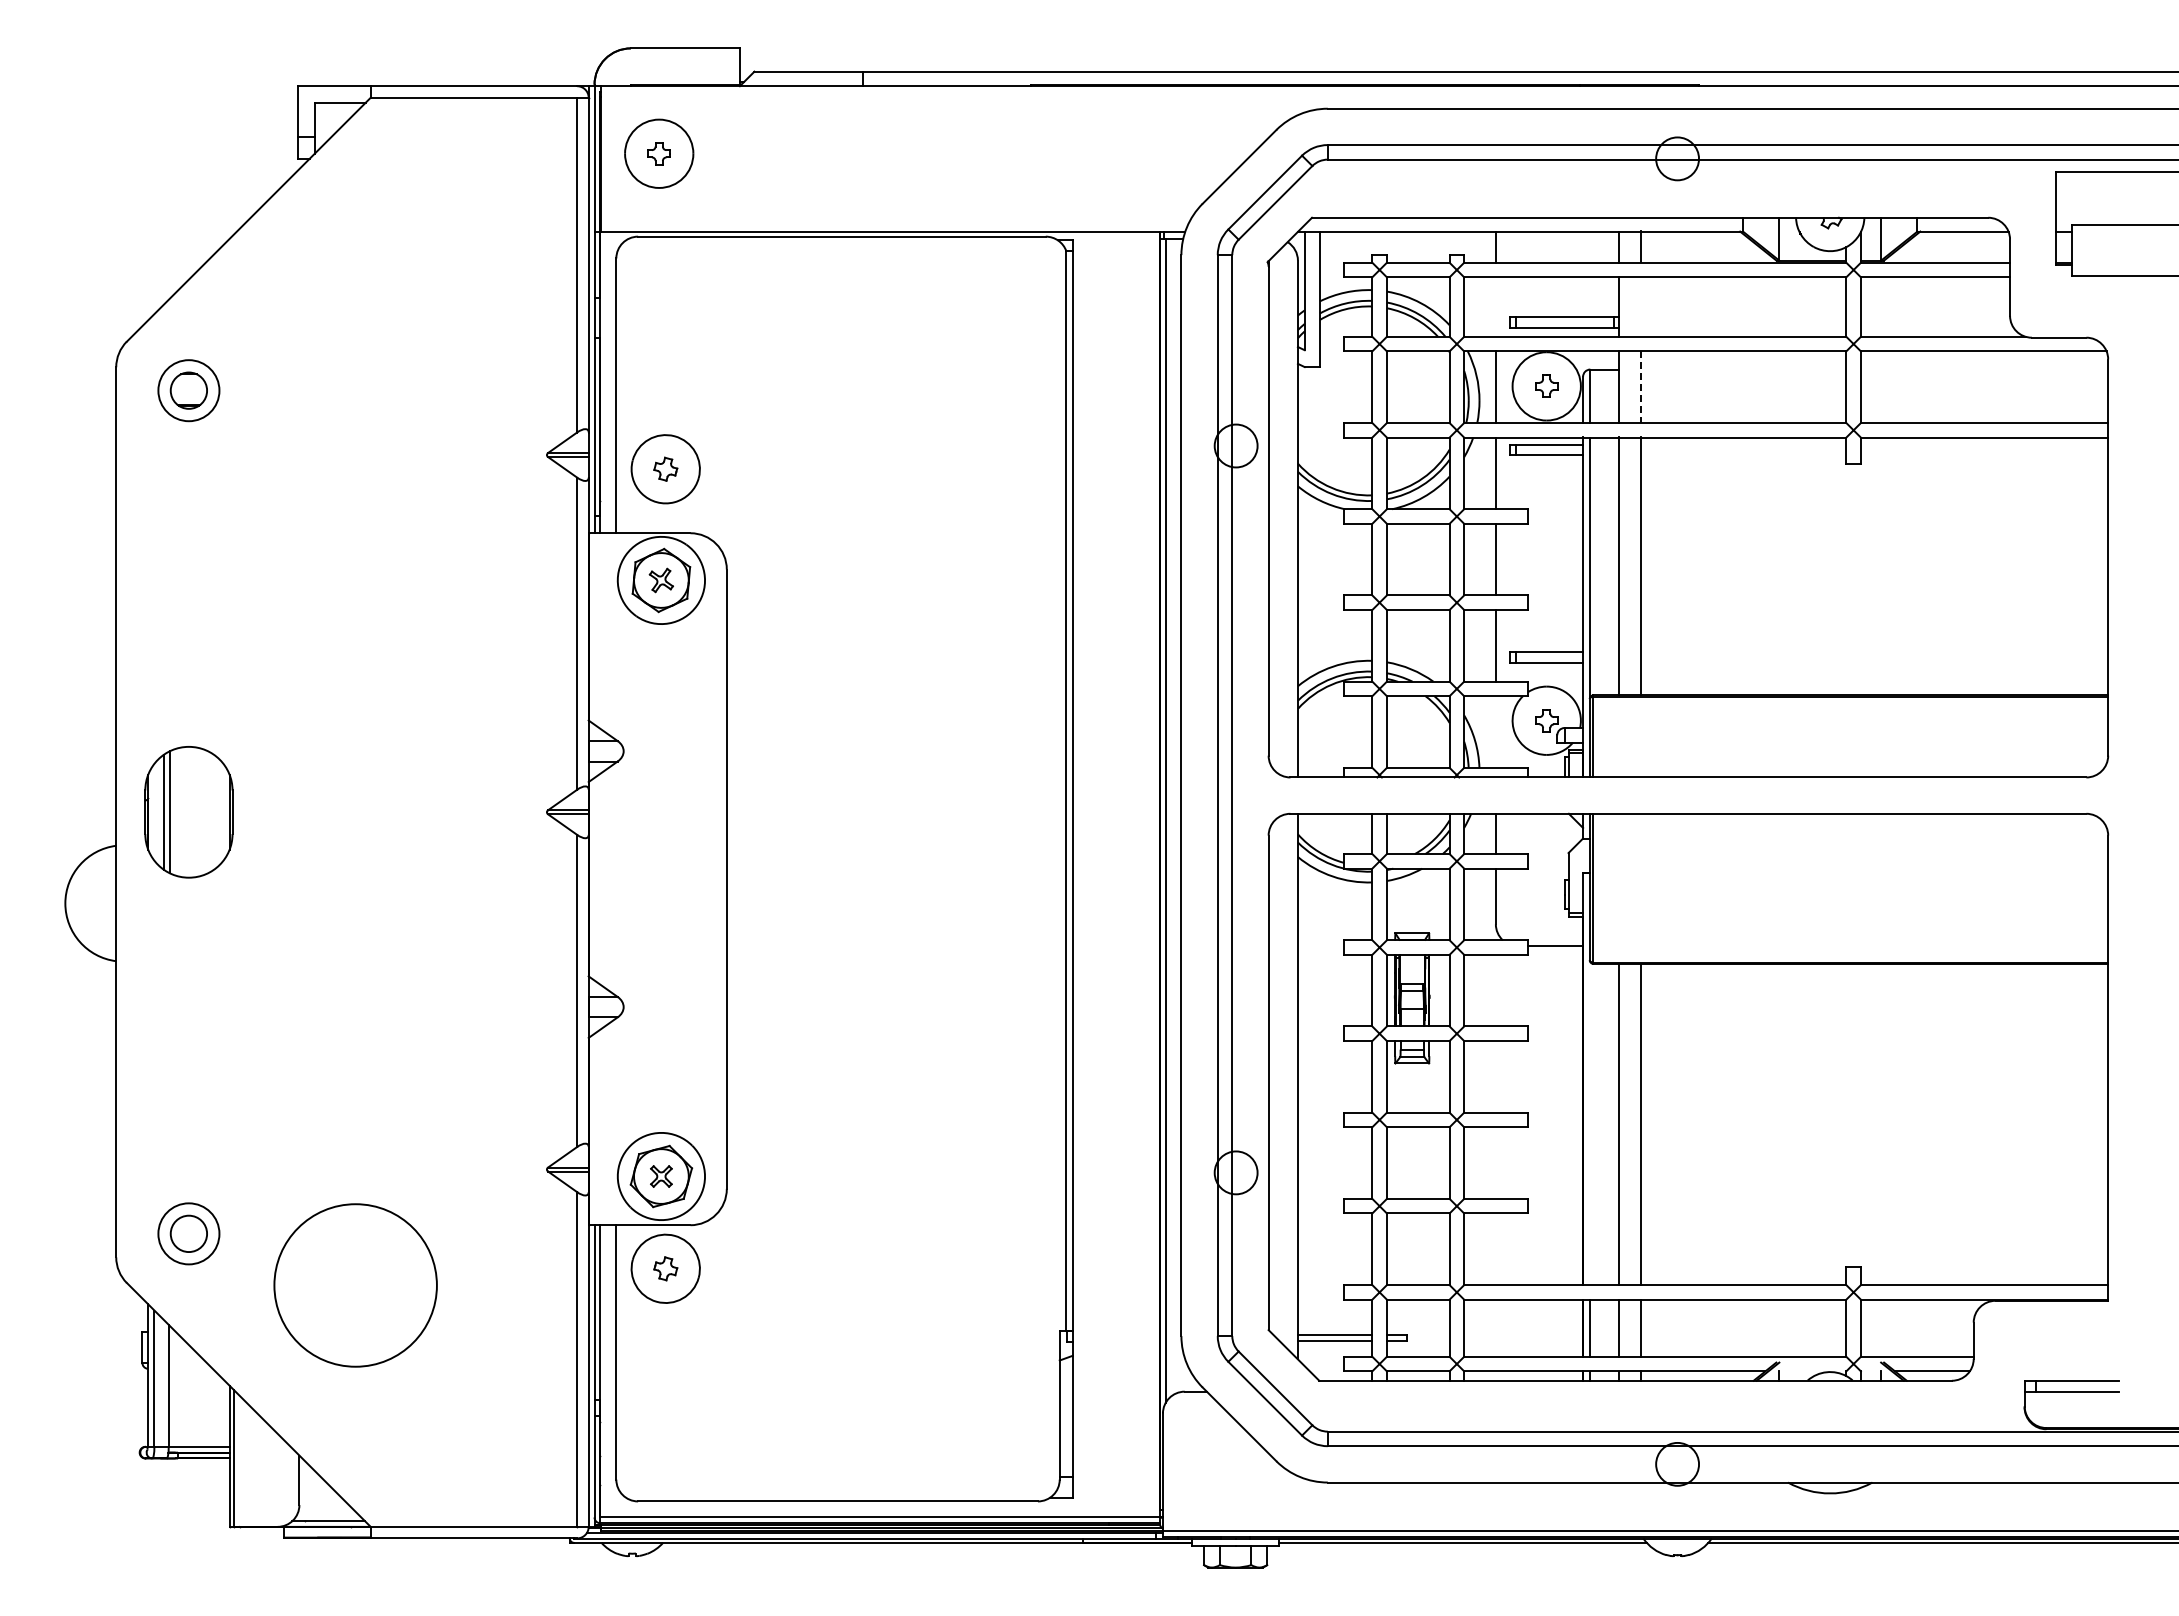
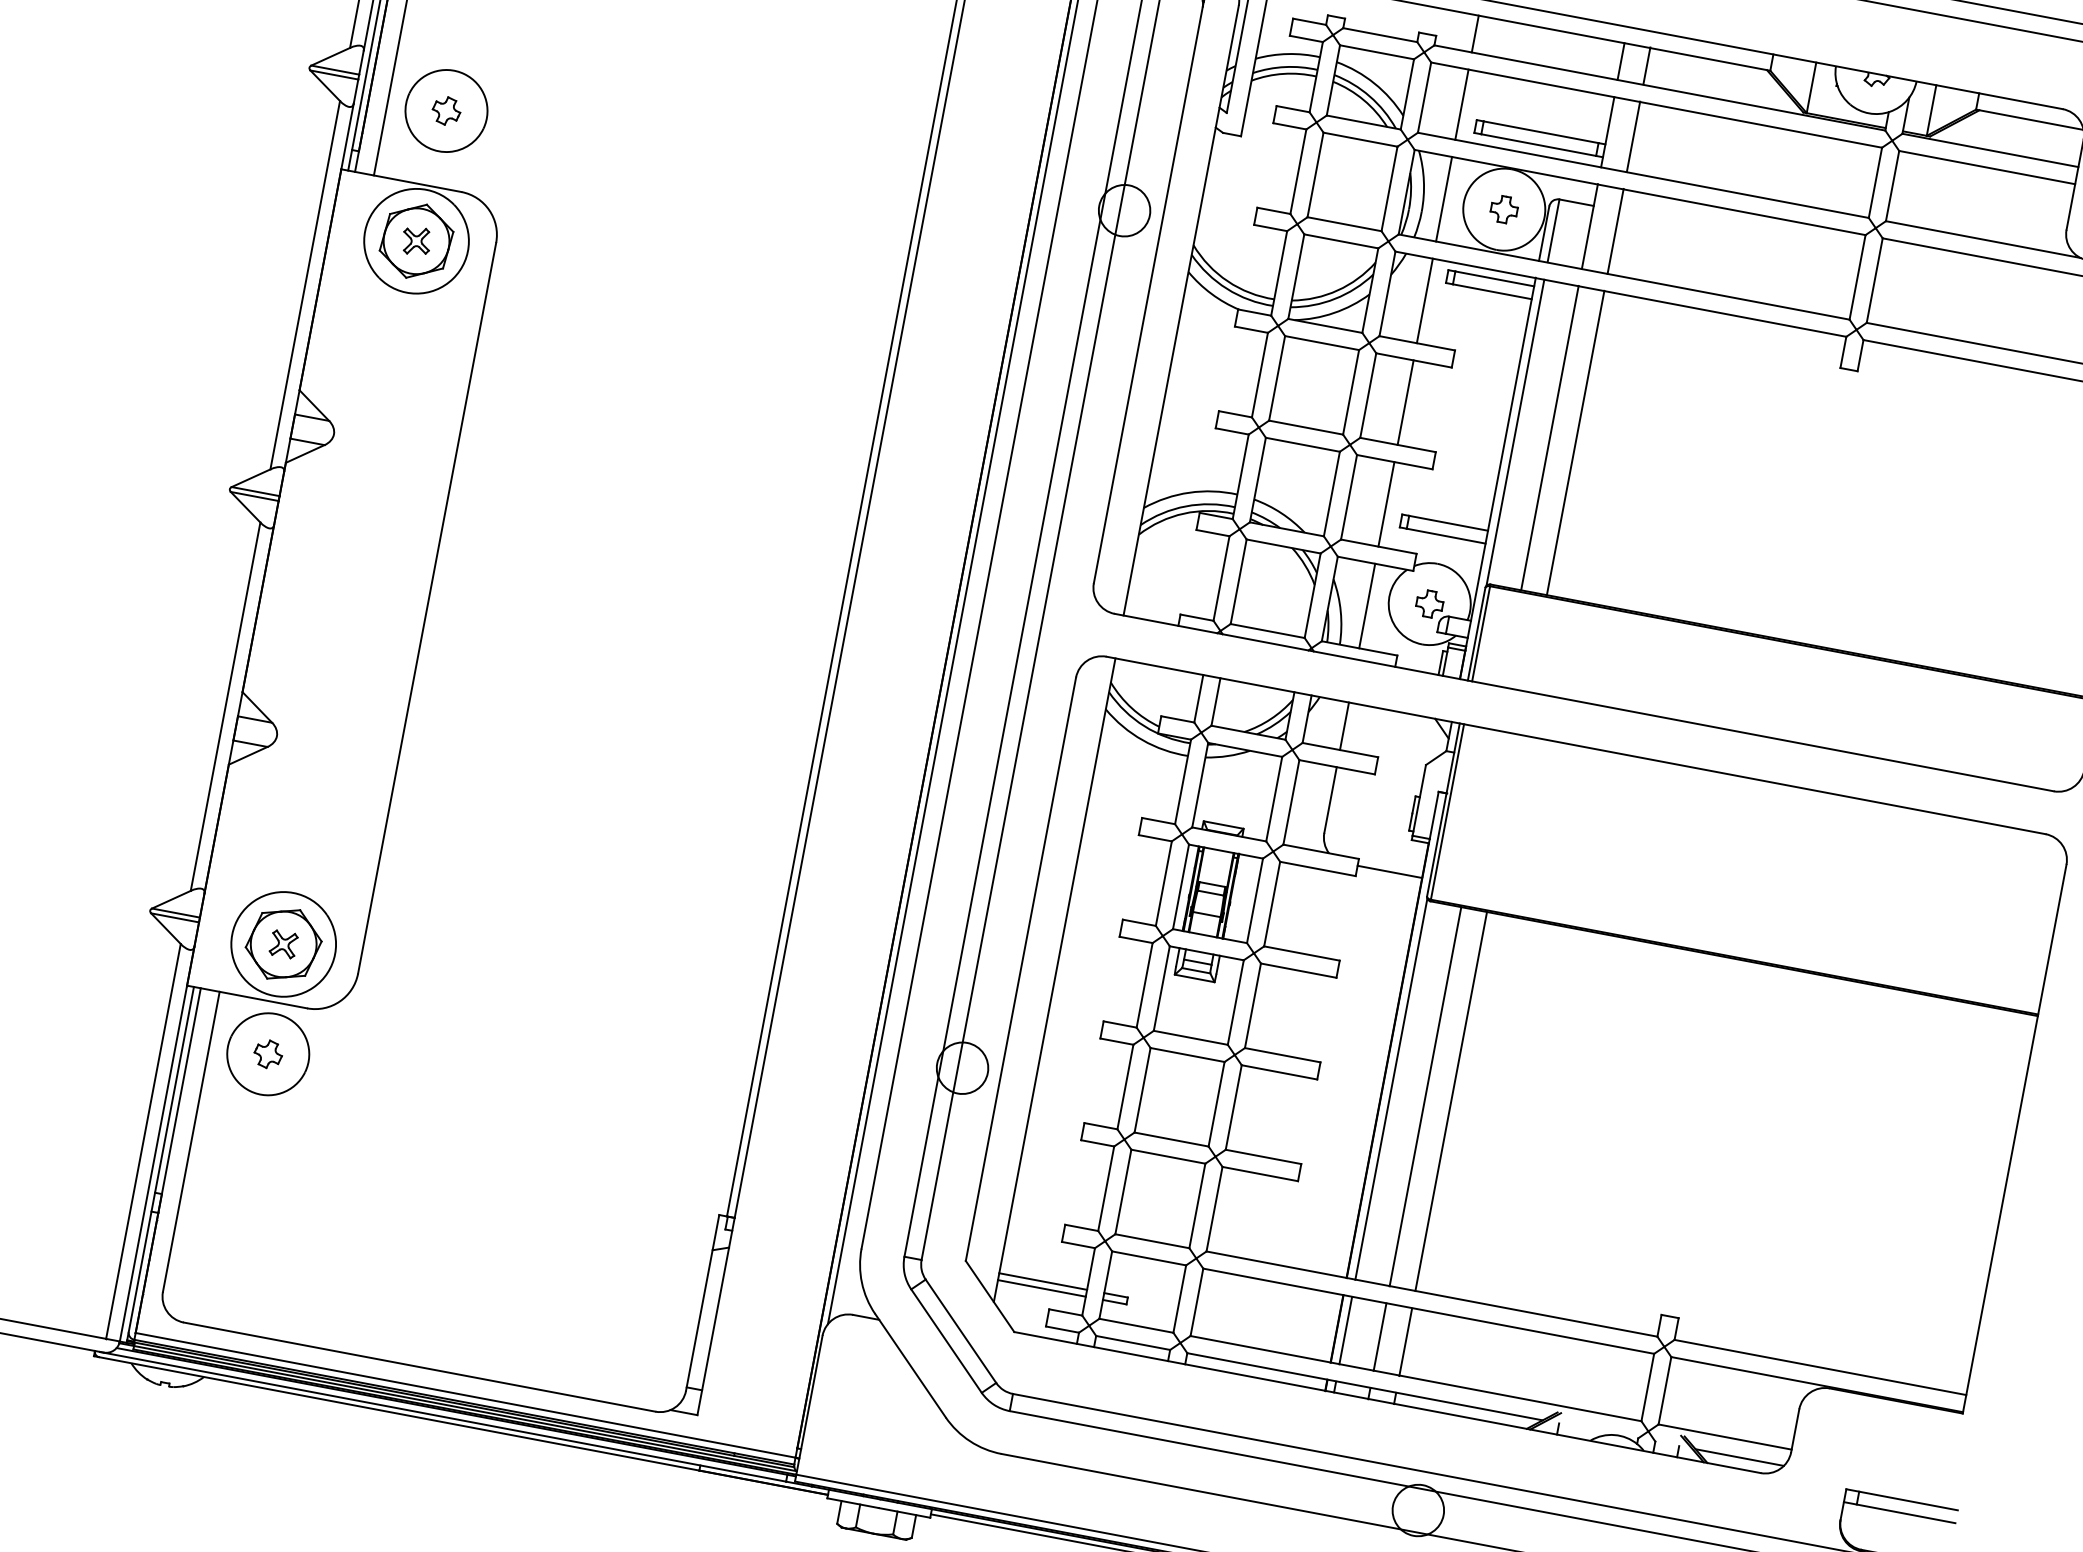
line: (1495, 306) -> (1461, 103), added
line: (1641, 306) -> (1633, 136), added
line: (1641, 387) -> (1615, 232), dashed -> solid
line: (1495, 731) -> (1366, 605), added
line: (1590, 1123) -> (1391, 1088), added

